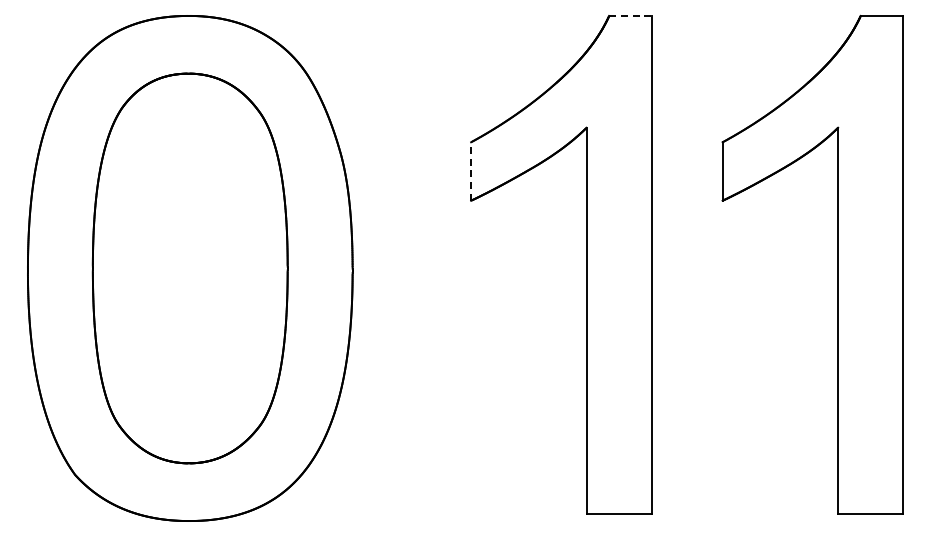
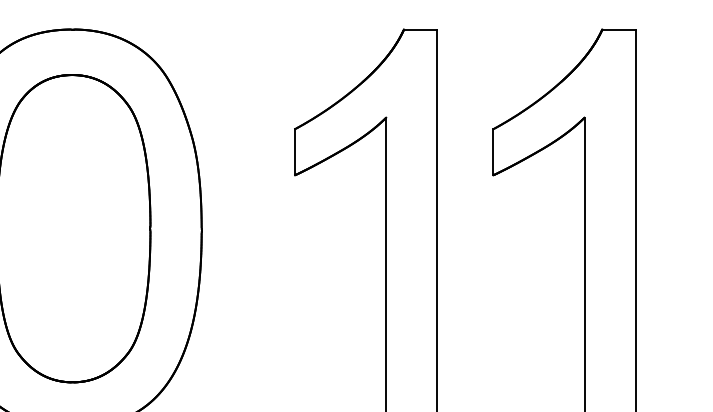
line: (630, 15) -> (420, 29), dashed -> solid
line: (471, 171) -> (295, 152), dashed -> solid

